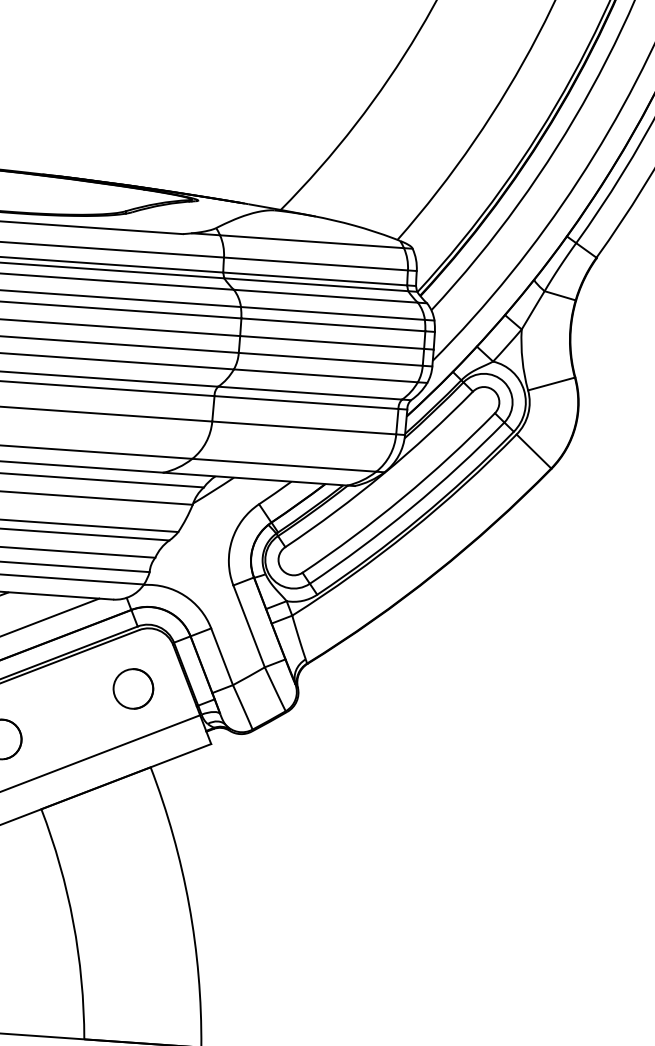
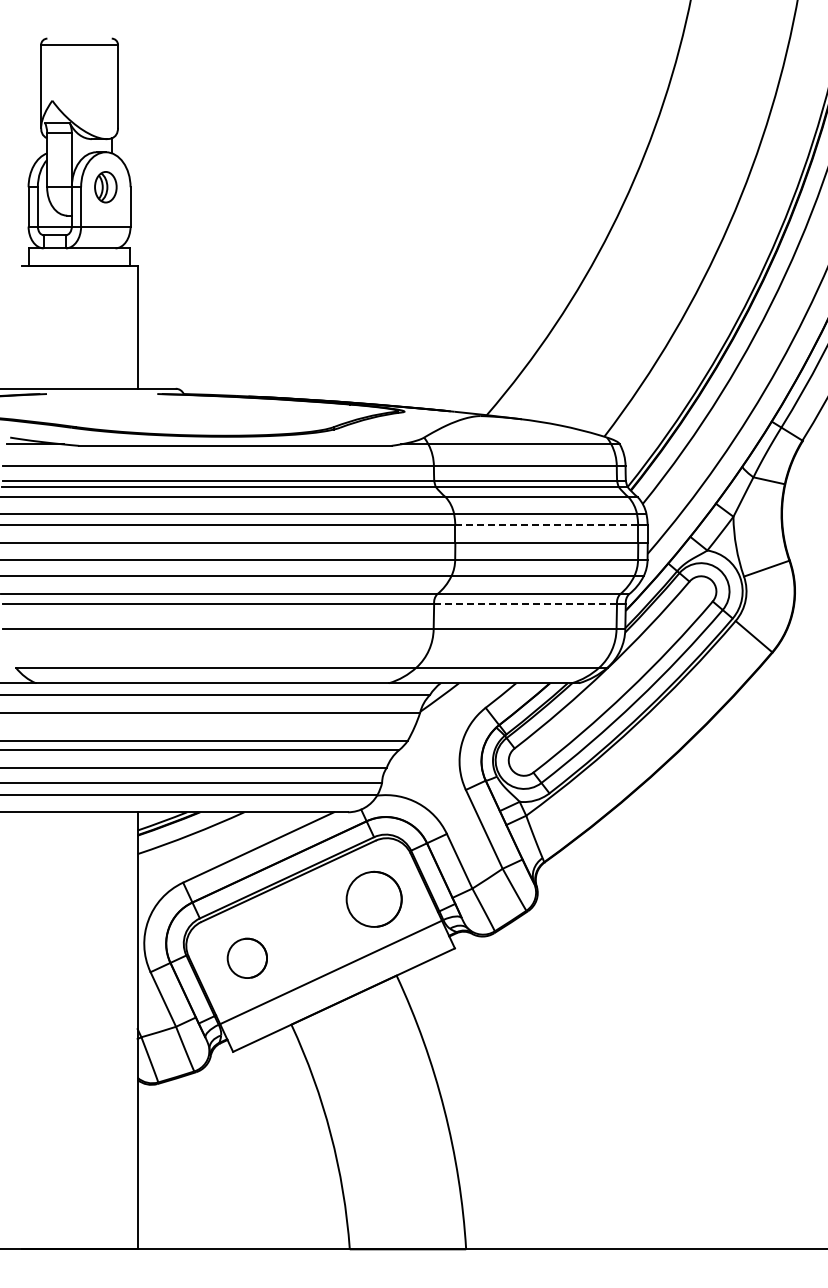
line: (334, 325) -> (547, 525), solid -> dashed
line: (307, 402) -> (526, 603), solid -> dashed
circle: (132, 688) -> (373, 898), size x1.4

